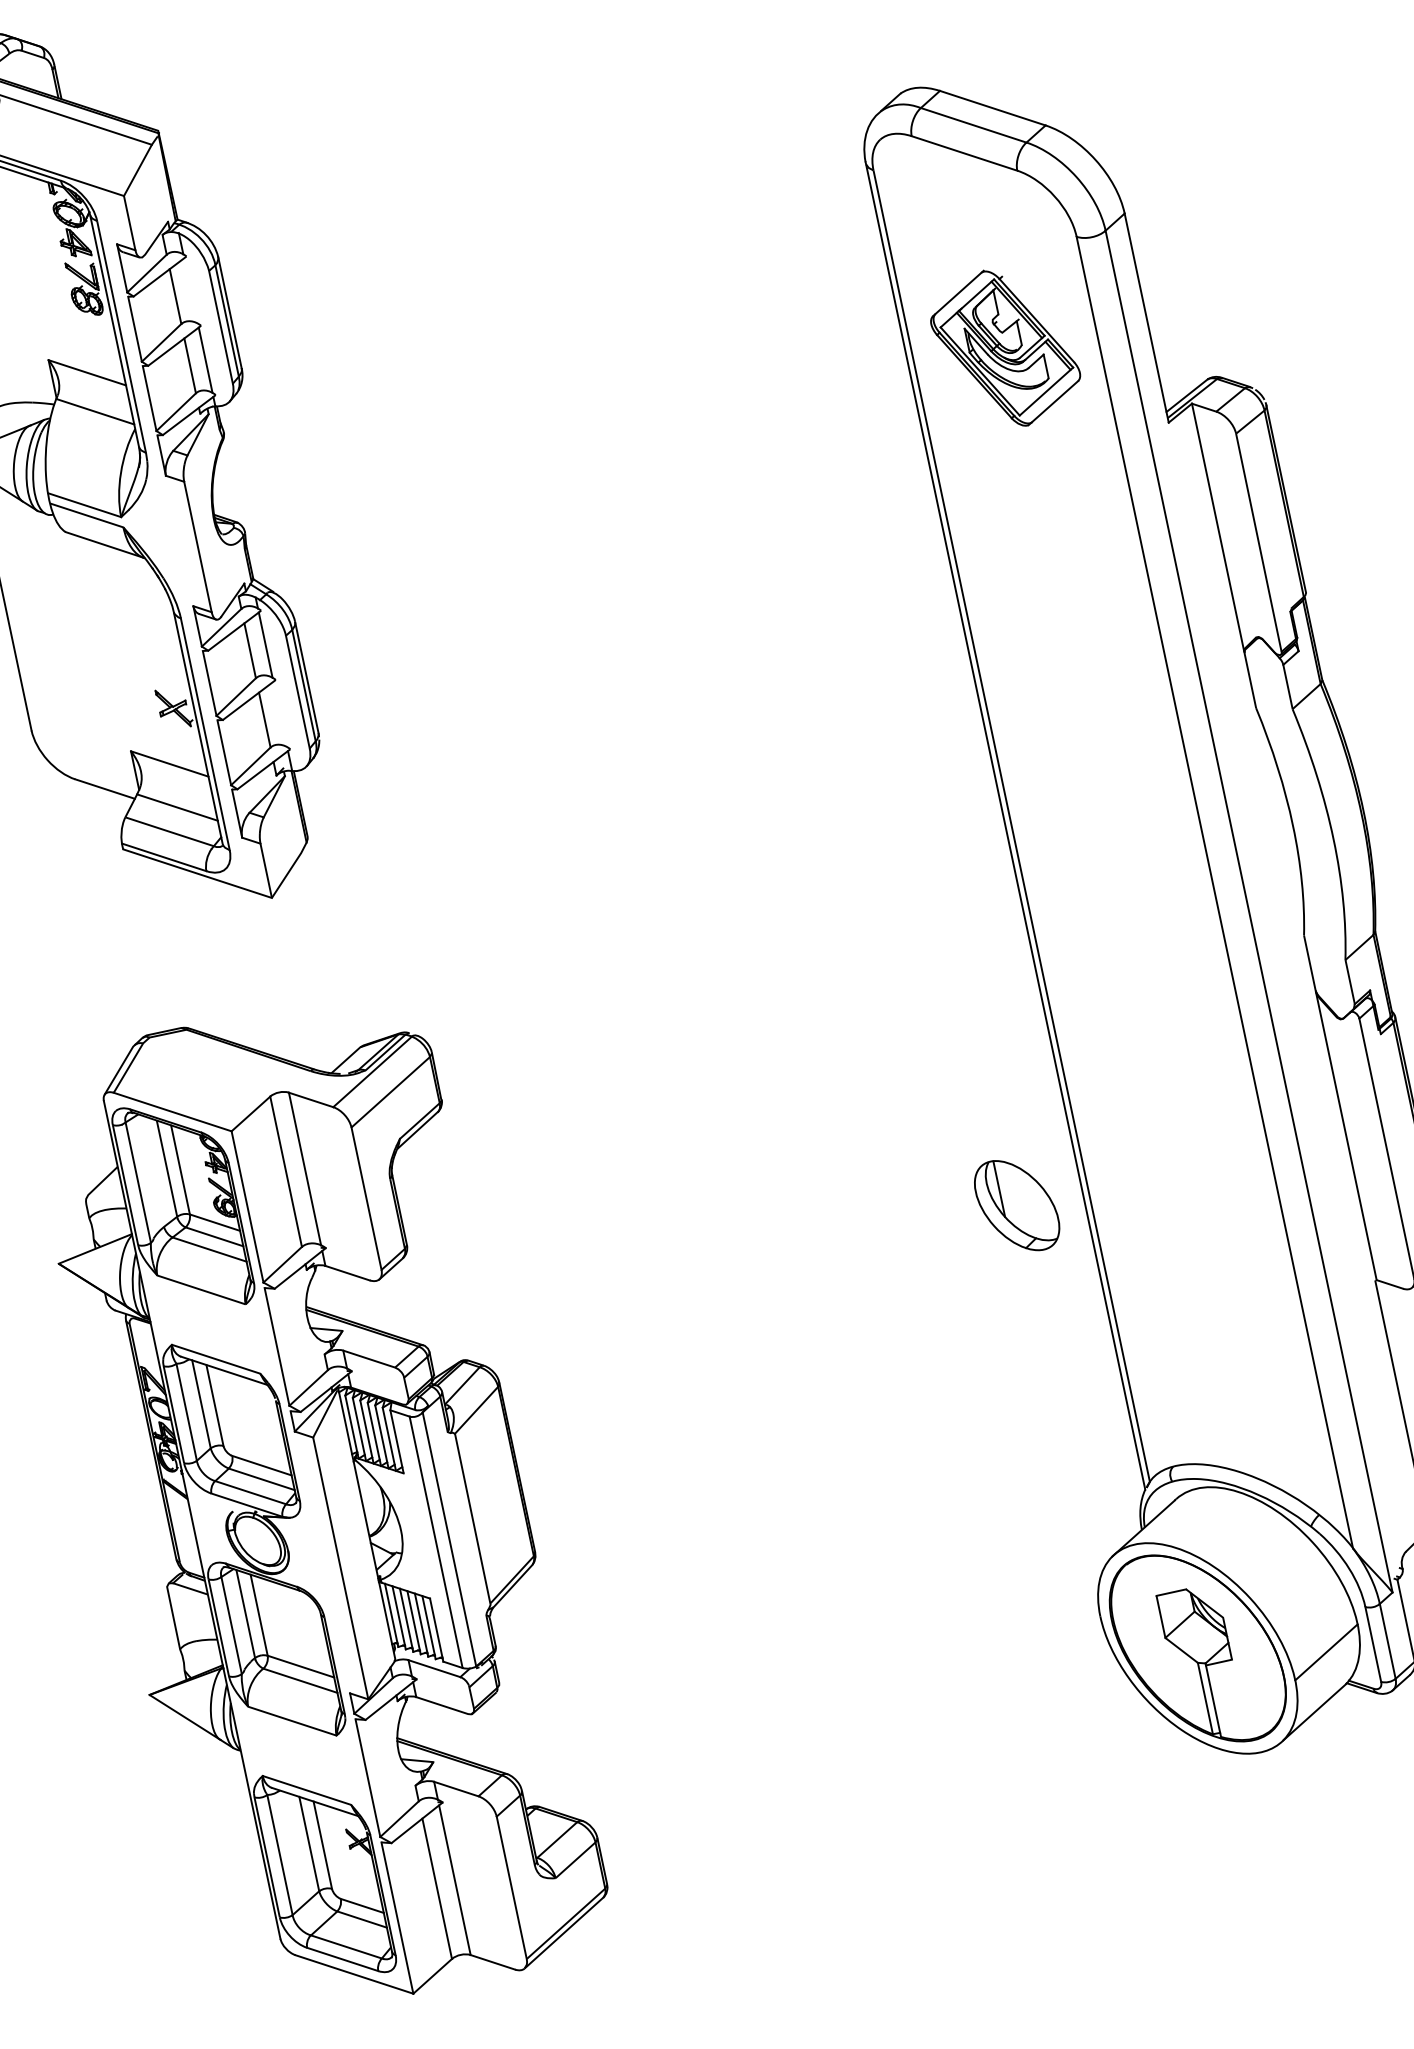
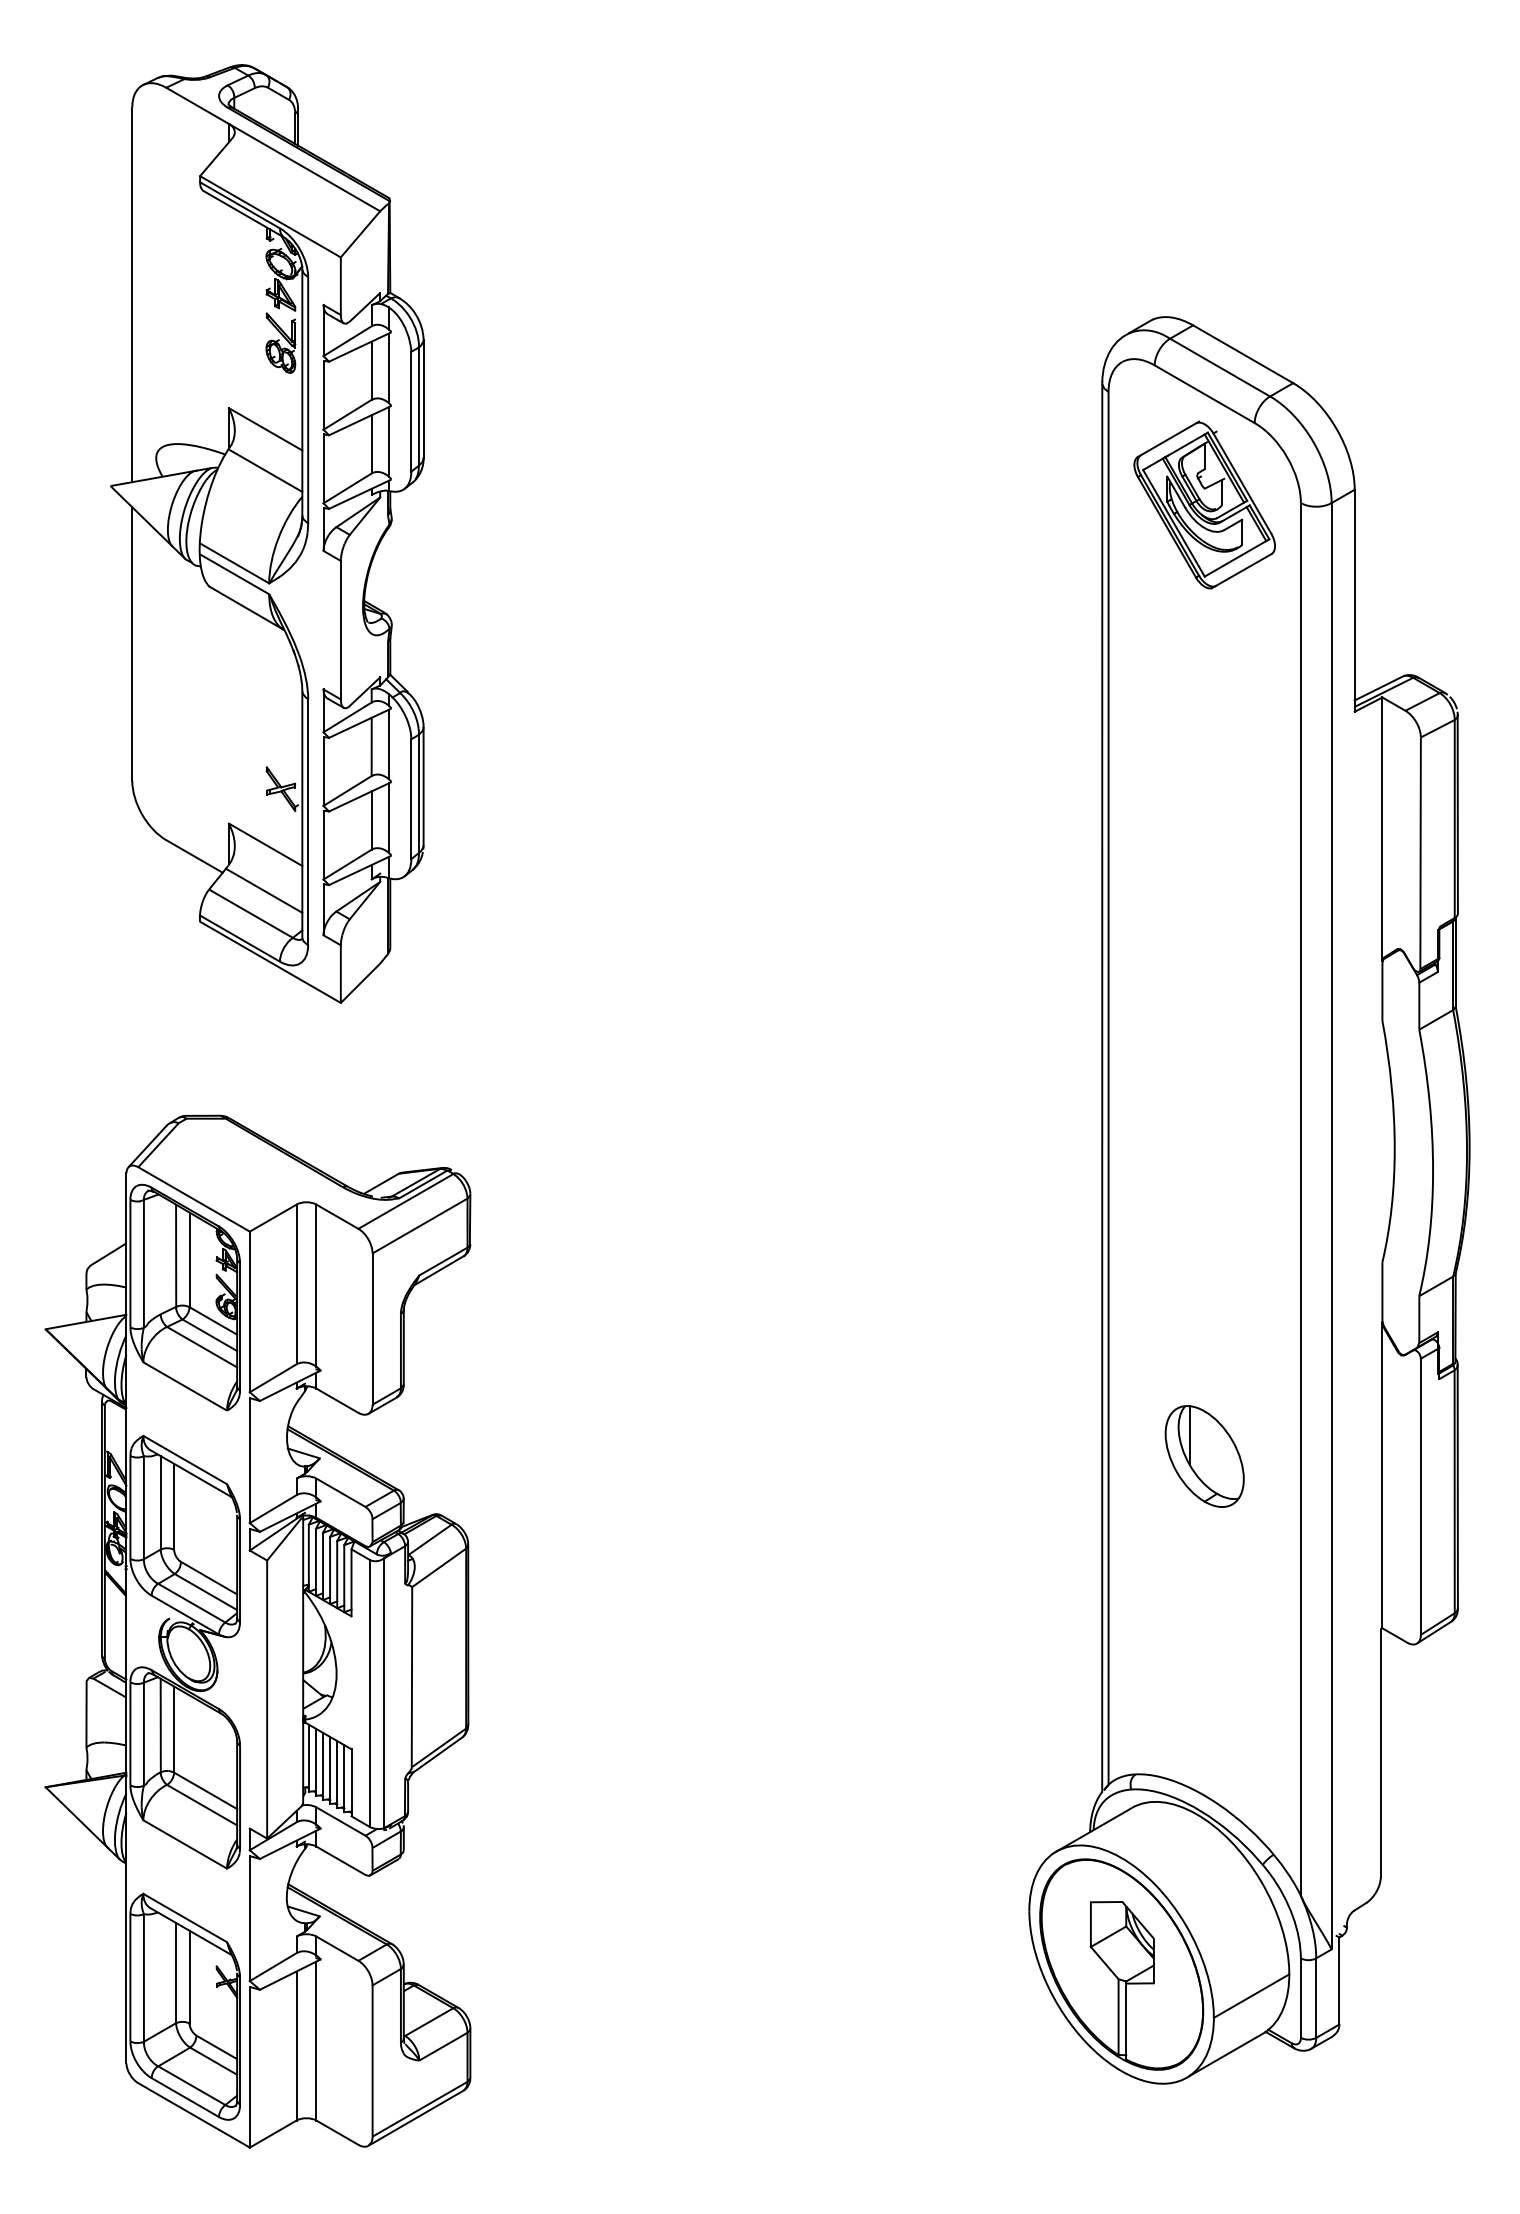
line: (190, 291) -> (388, 368), added
part: (1005, 347) -> (1204, 504), moved
line: (279, 713) -> (388, 817), added
part: (1016, 1205) -> (1204, 1456), moved

